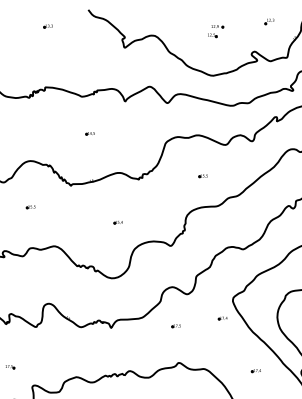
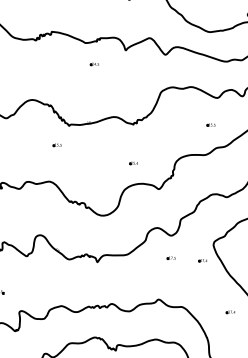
part: (89, 133) -> (93, 64), moved
part: (202, 176) -> (210, 125), moved
part: (30, 207) -> (56, 145), moved
part: (117, 222) -> (133, 163), moved
part: (175, 326) -> (170, 258), moved

